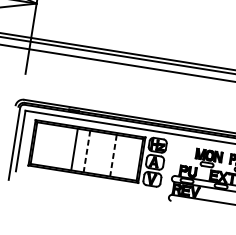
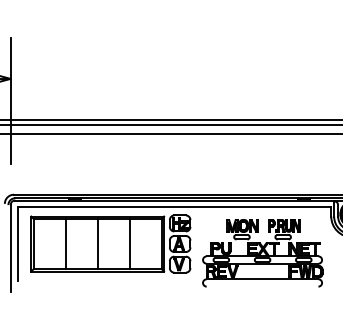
line: (74, 149) -> (65, 243), moved
line: (86, 151) -> (97, 244), dashed -> solid
line: (113, 156) -> (129, 244), dashed -> solid

